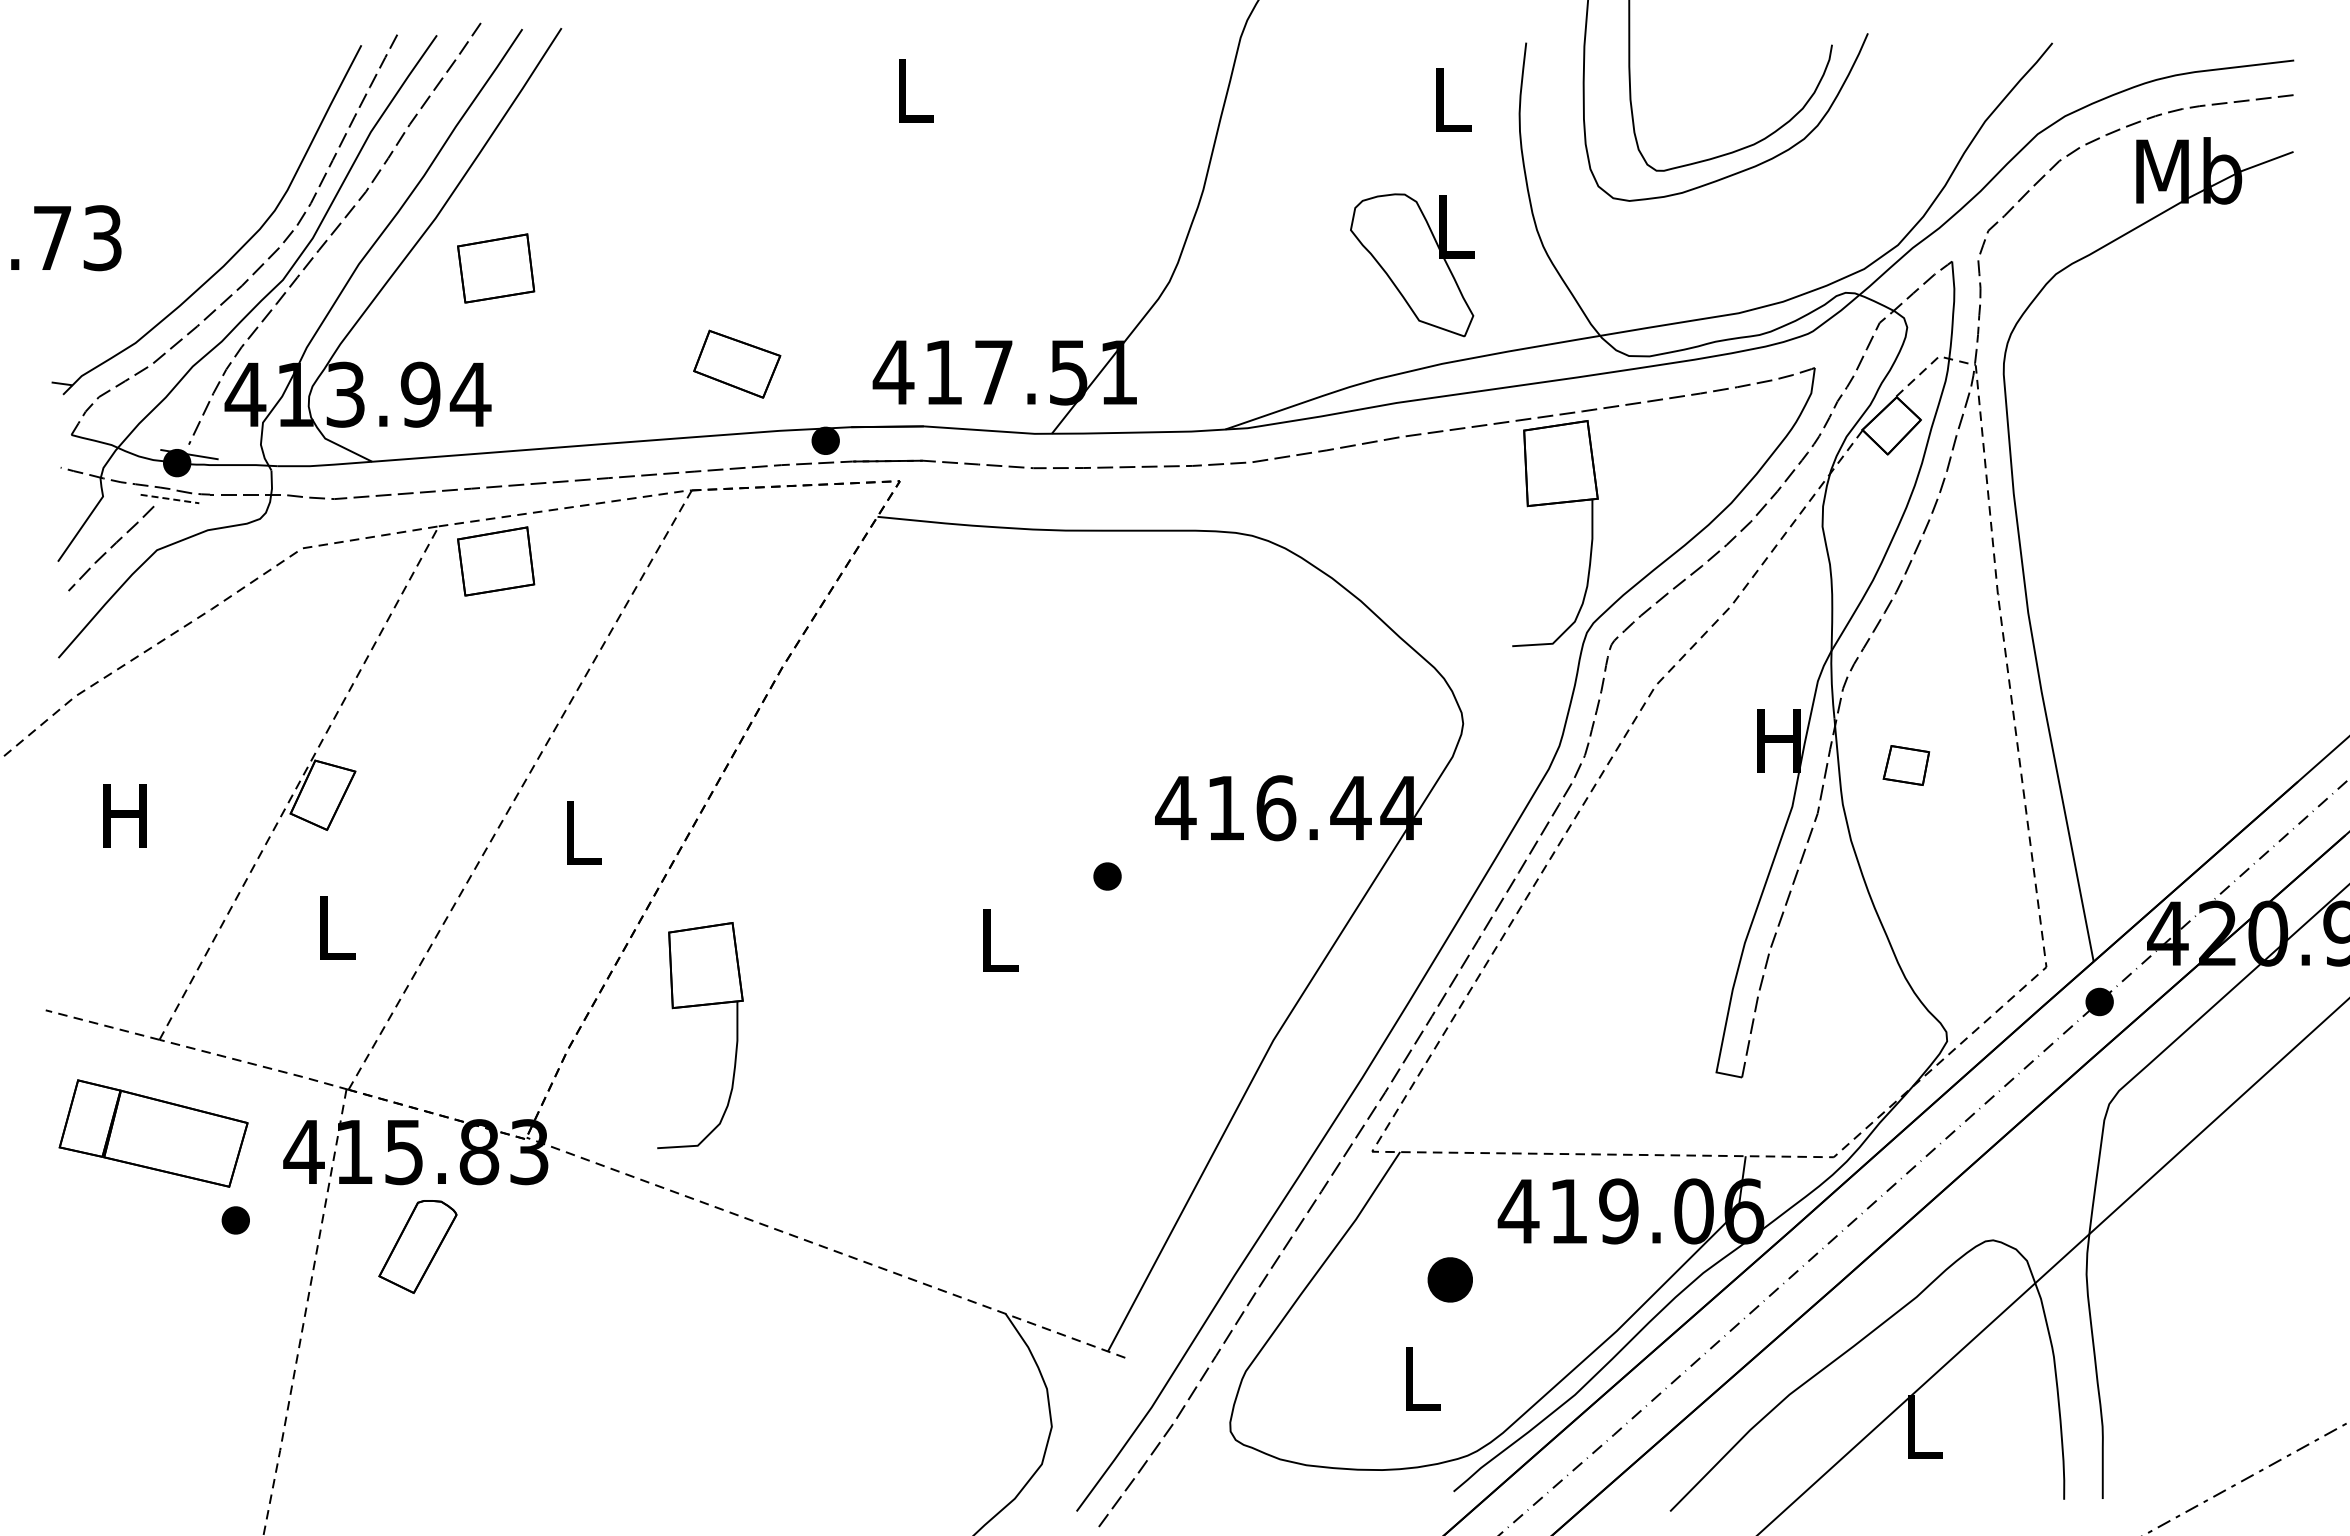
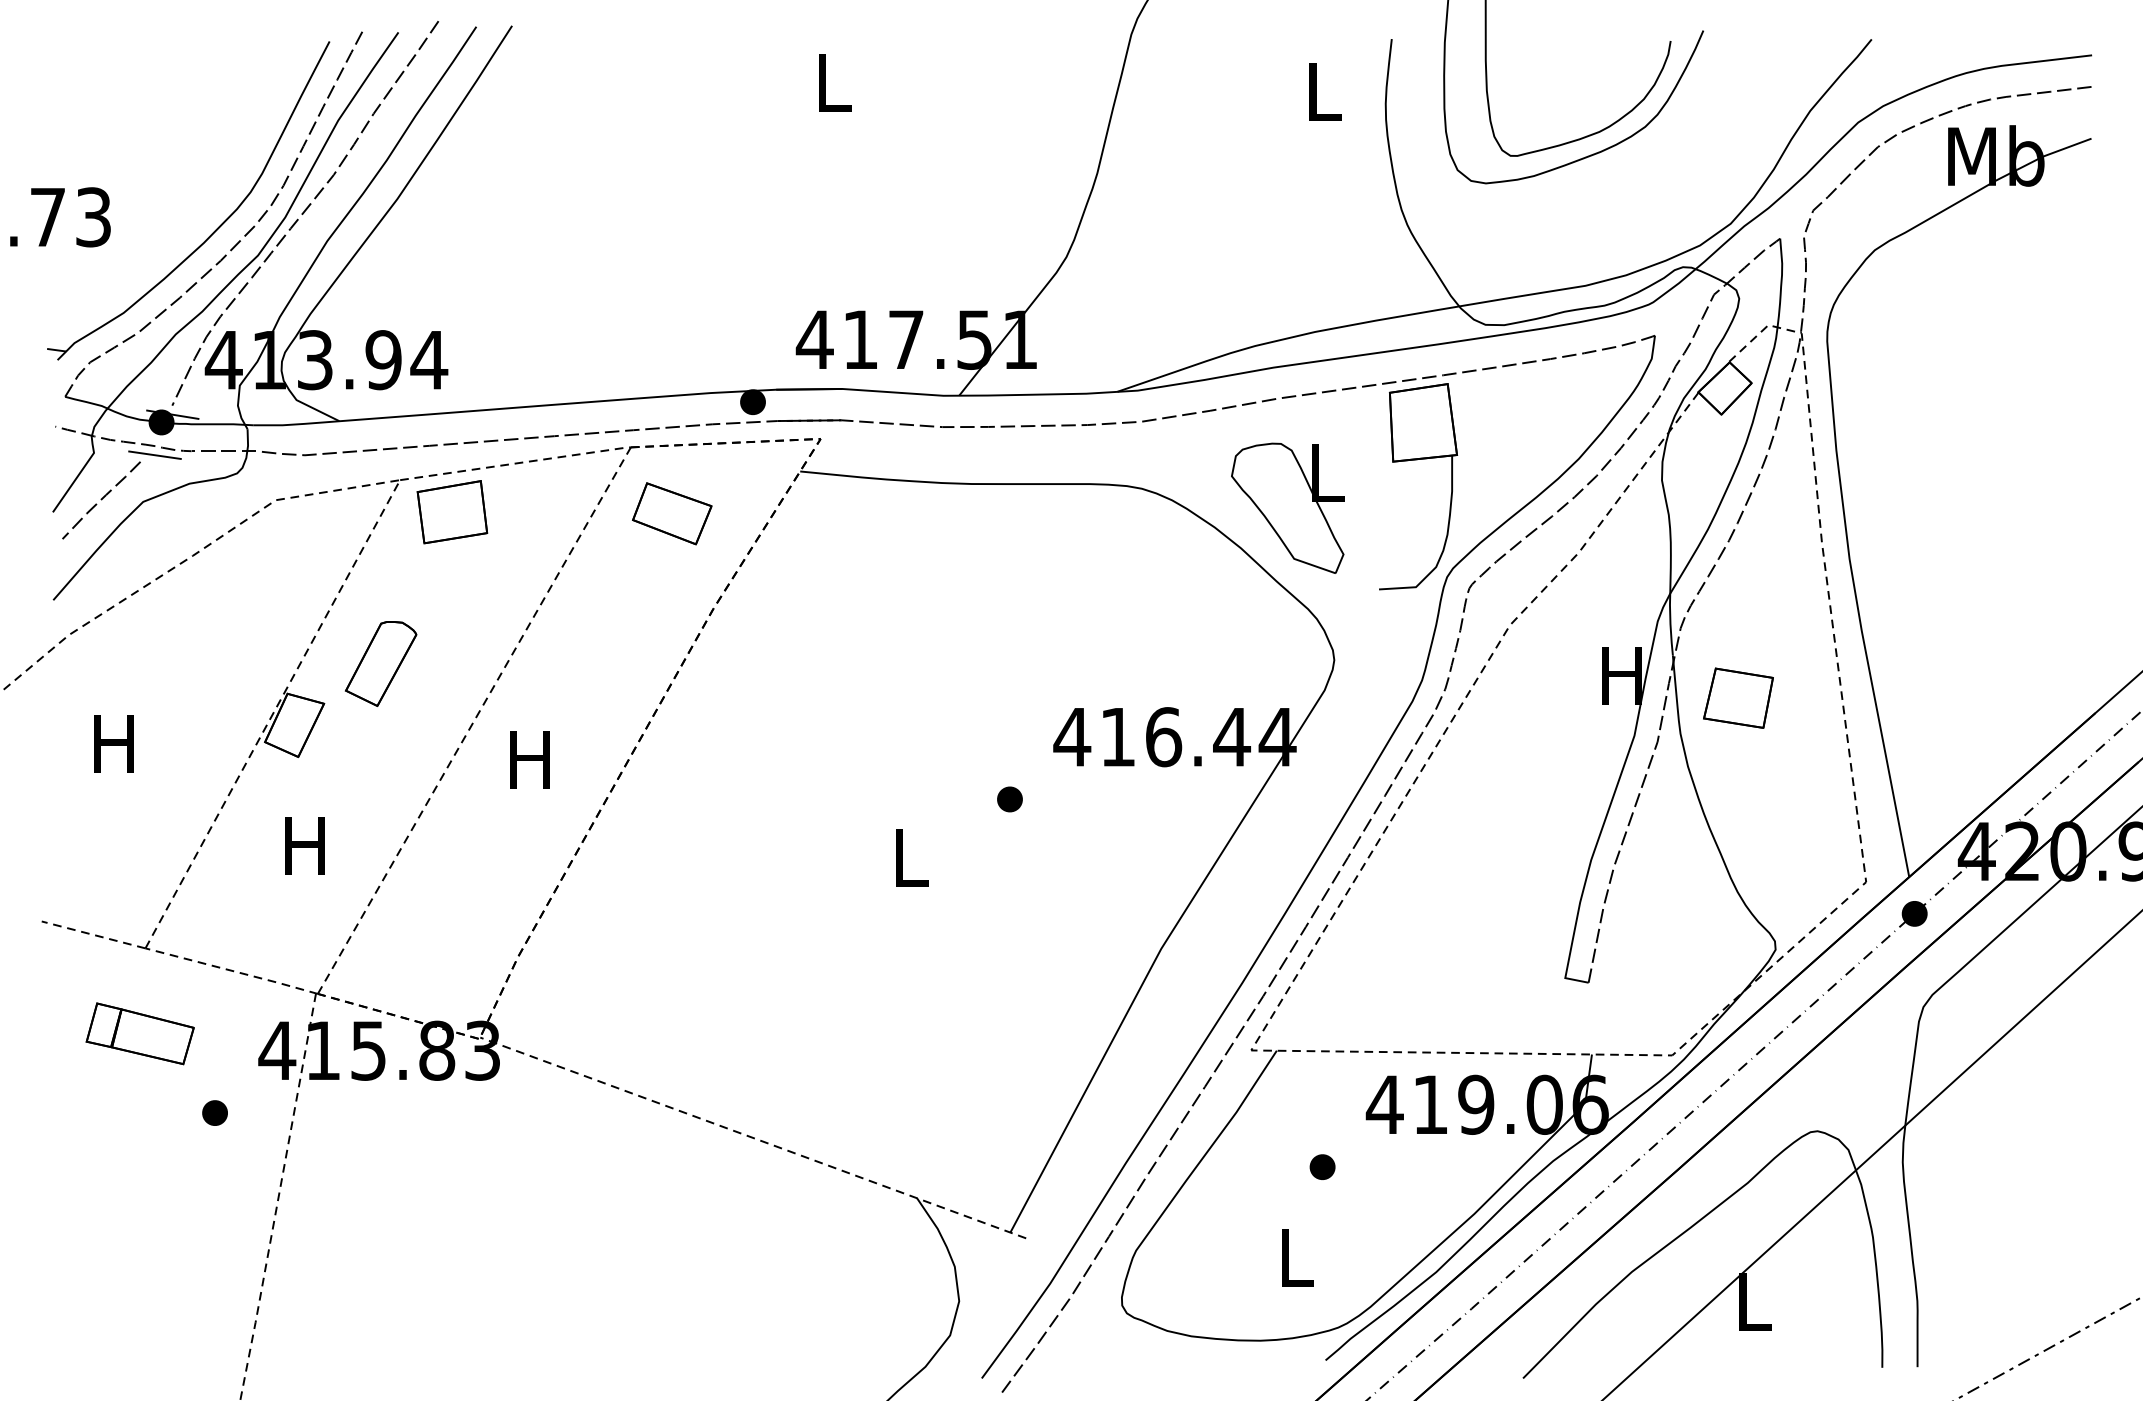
part: (1412, 265) -> (1288, 508), moved
part: (496, 268) -> (452, 245), removed
part: (737, 363) -> (672, 513), moved
line: (169, 499) -> (154, 455), dashed -> solid
part: (1906, 765) -> (1738, 698), size x1.67
text: (580, 832) -> (529, 759), L -> H
text: (333, 927) -> (304, 845), L -> H
part: (700, 1006) -> (638, 917), removed
part: (153, 1133) -> (139, 1033), size x0.62
part: (417, 1246) -> (380, 663), moved
part: (1450, 1279) -> (1322, 1166), size x0.62

